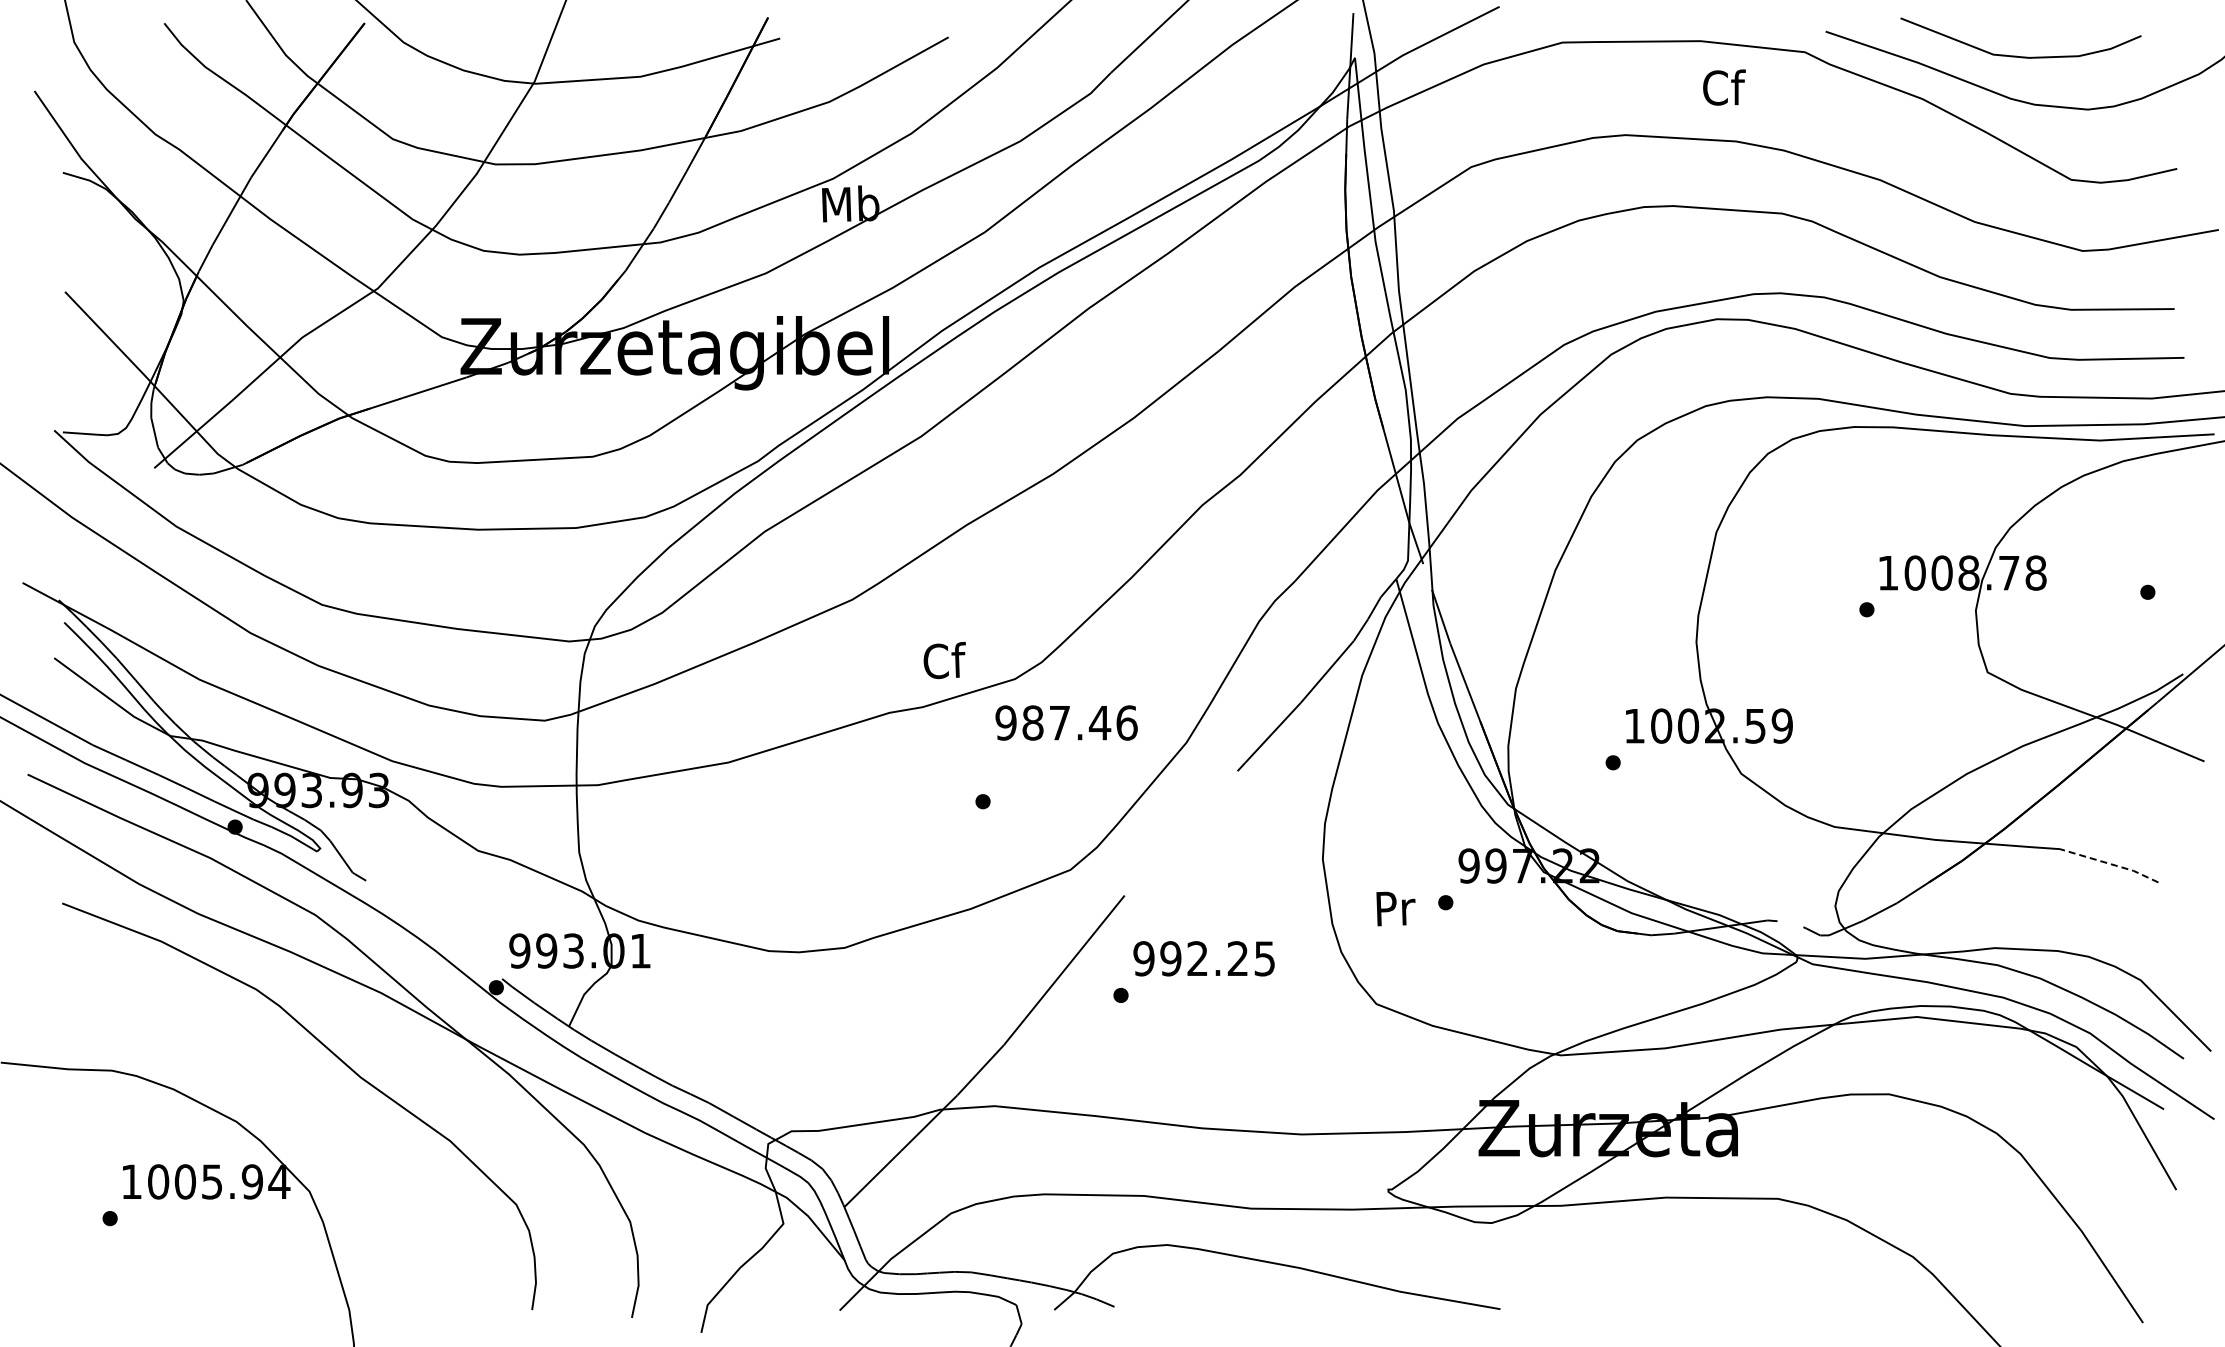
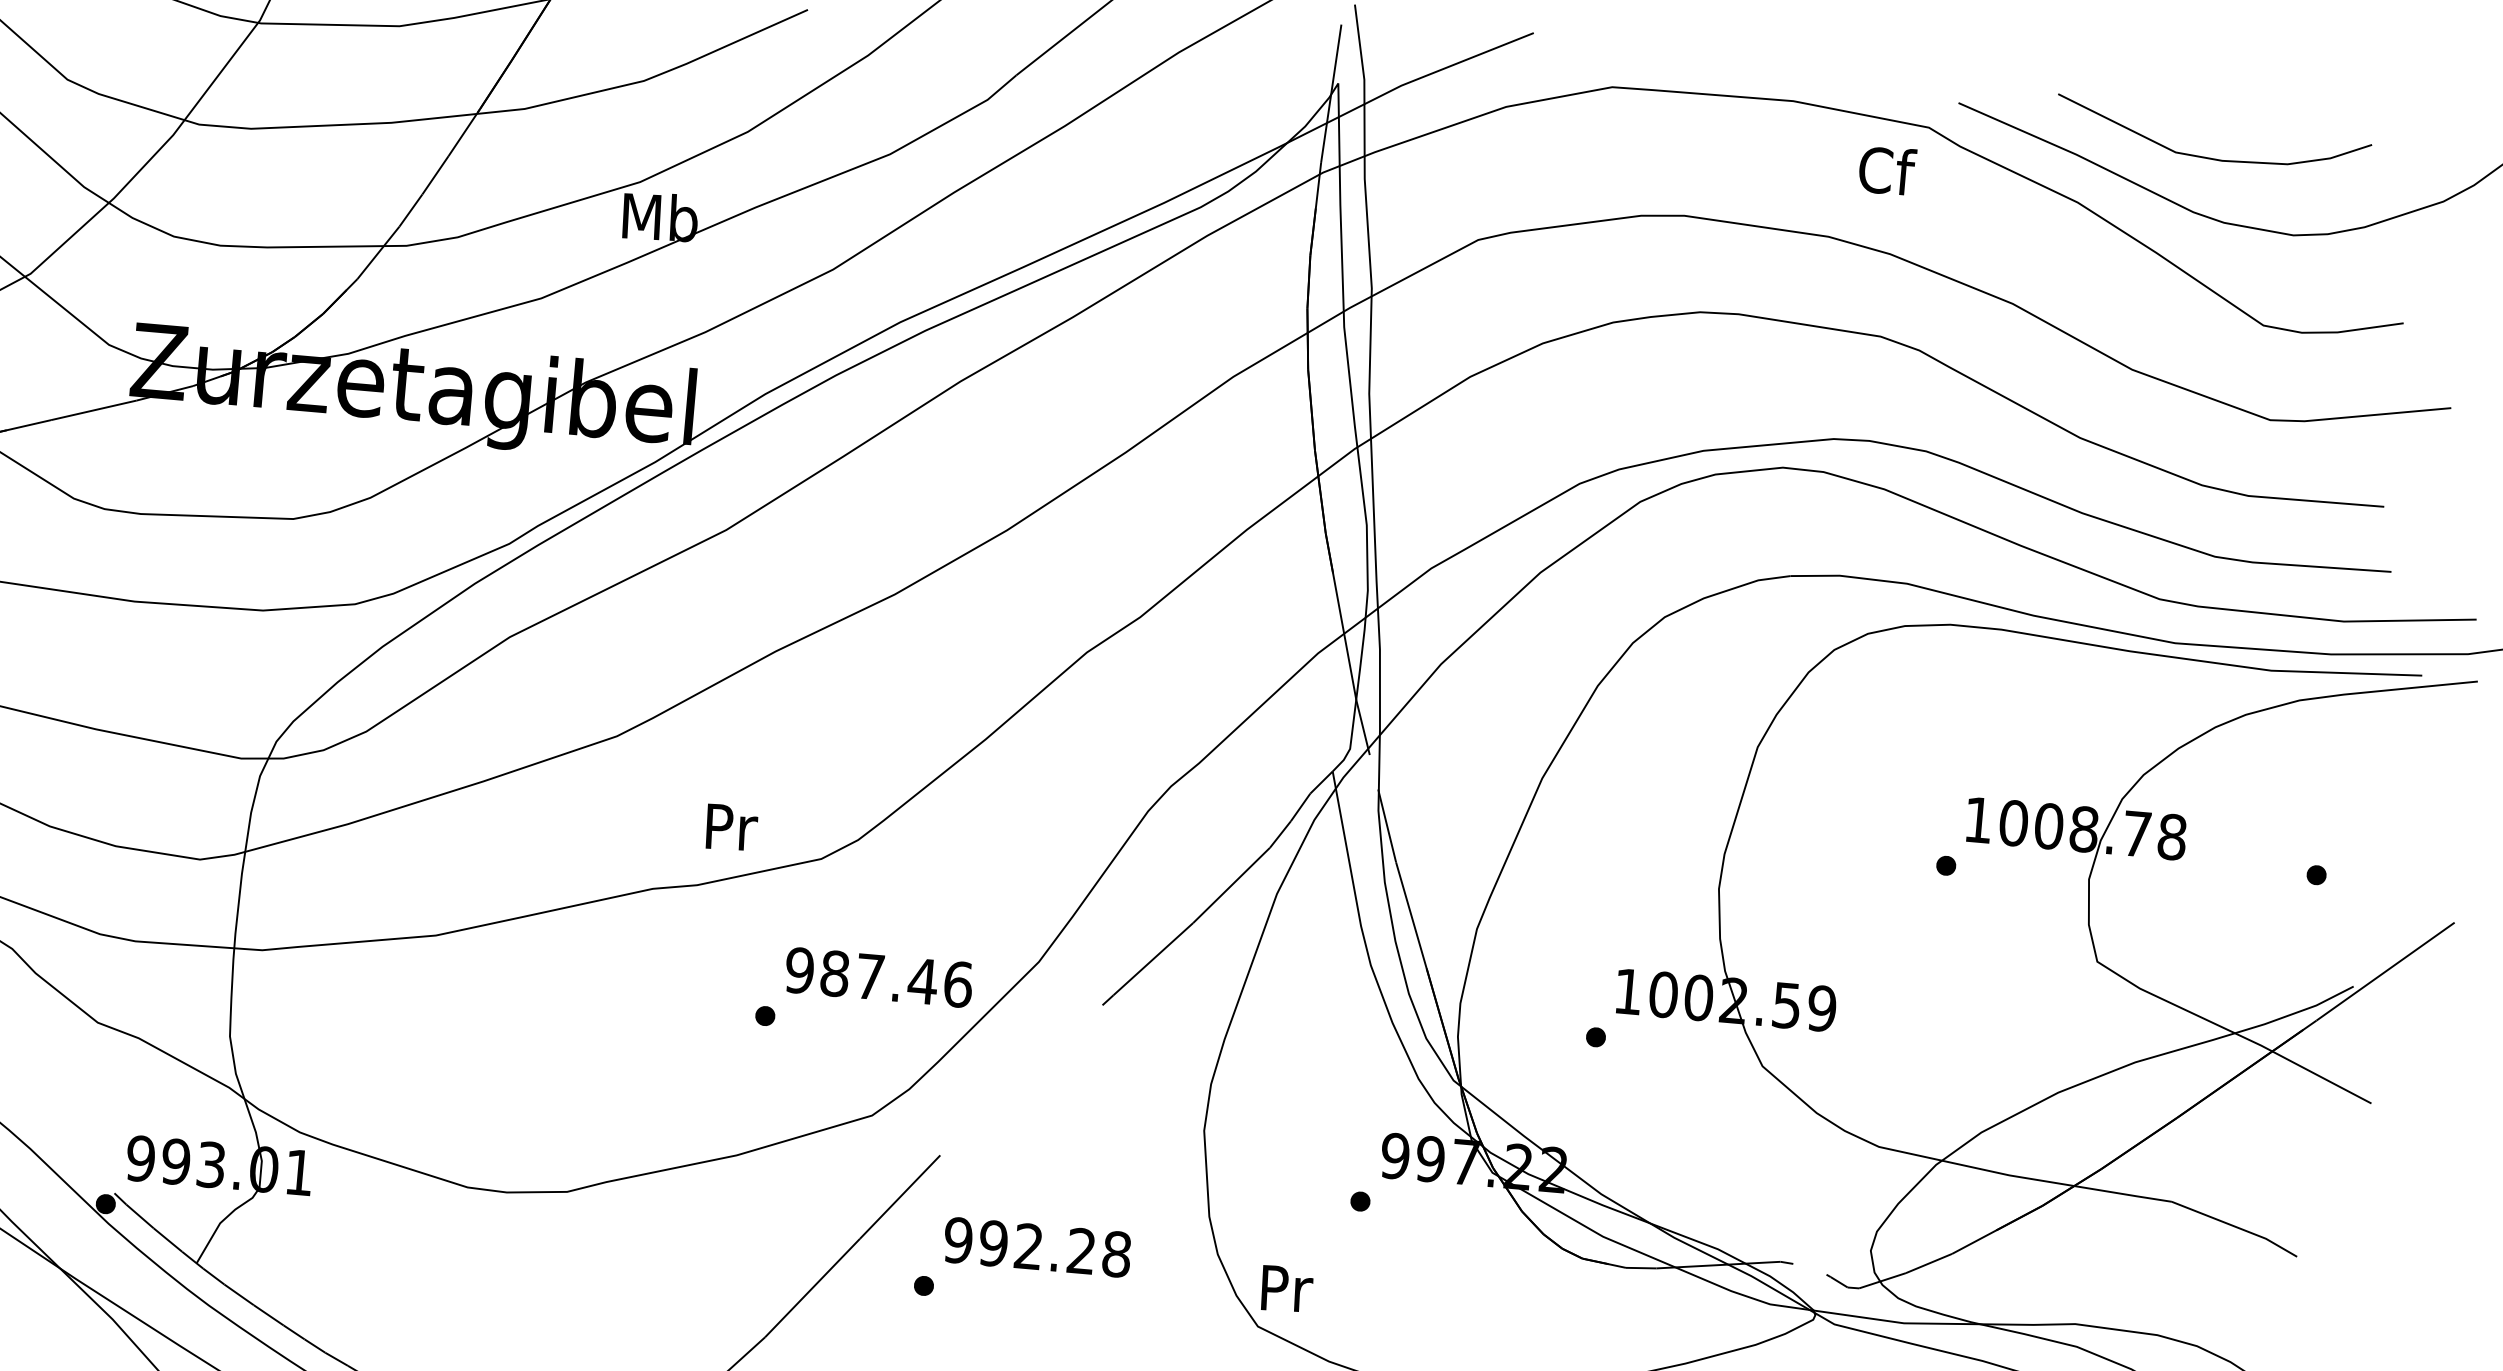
text: (1724, 87) -> (1887, 170), moved
text: (944, 660) -> (730, 826), Cf -> Pr
text: (1066, 722) -> (878, 976), moved
line: (2110, 864) -> (2236, 1227), dashed -> solid
text: (1395, 908) -> (1286, 1288), moved
text: (1264, 958) -> (1116, 1253), 992.25 -> 992.28

